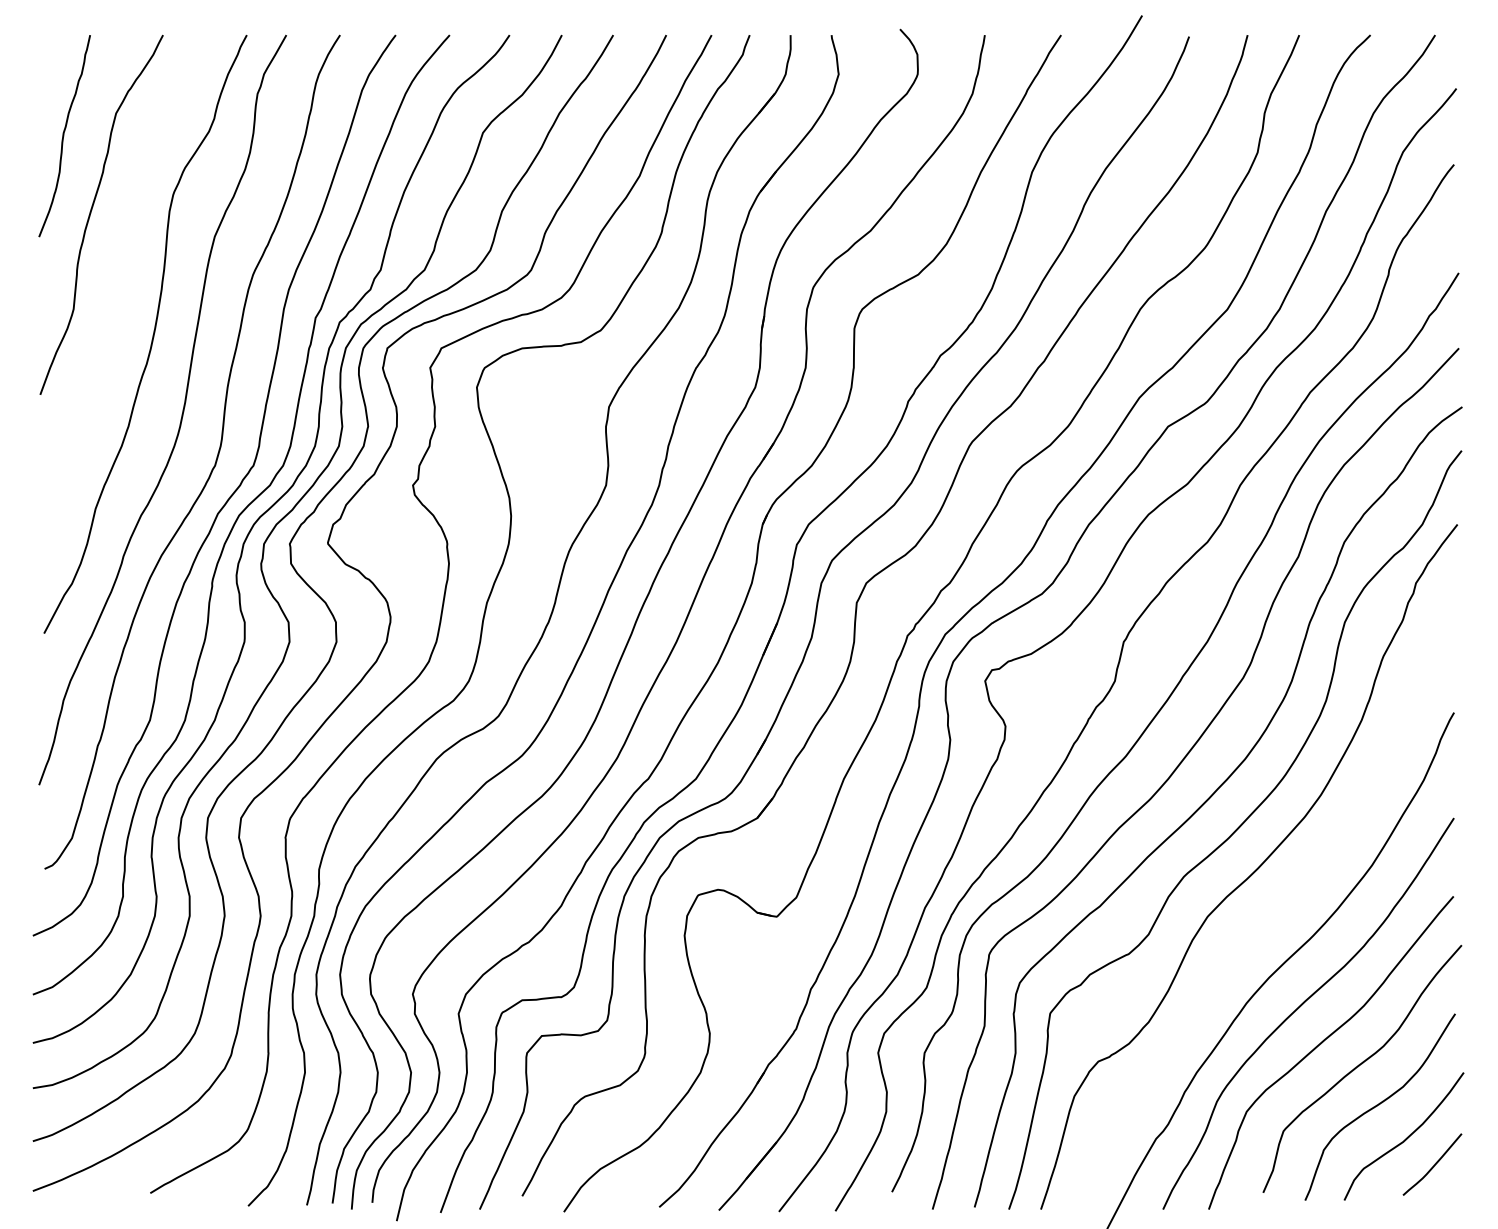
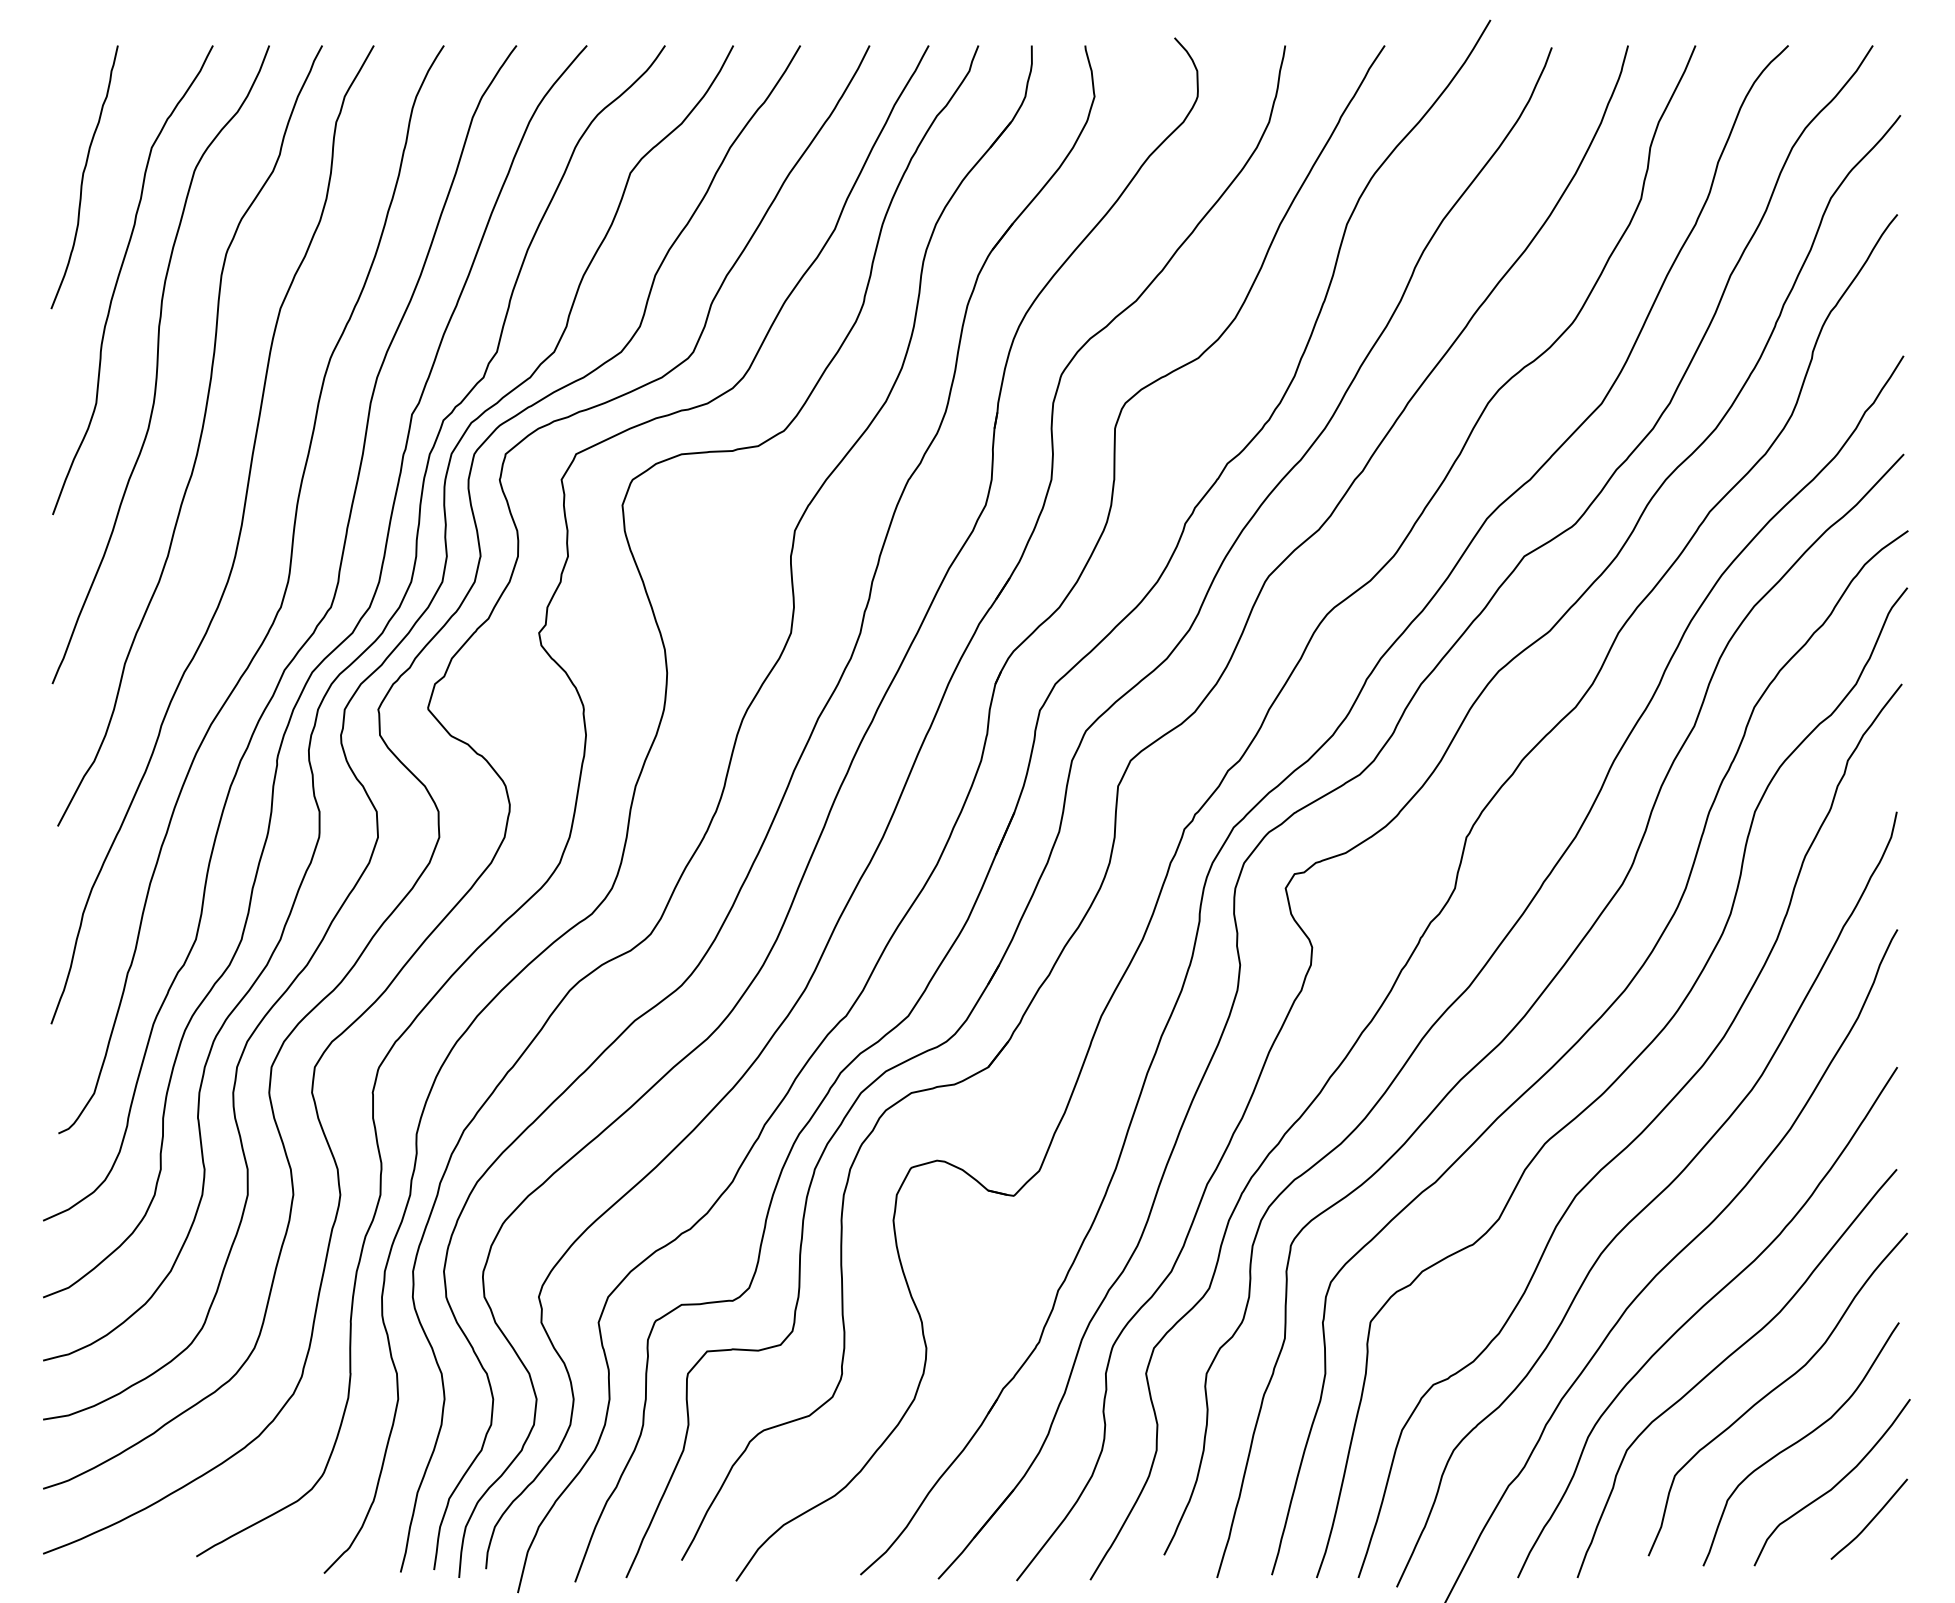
curve: (121, 279) -> (158, 364), added
curve: (1264, 921) -> (1649, 1202), added

